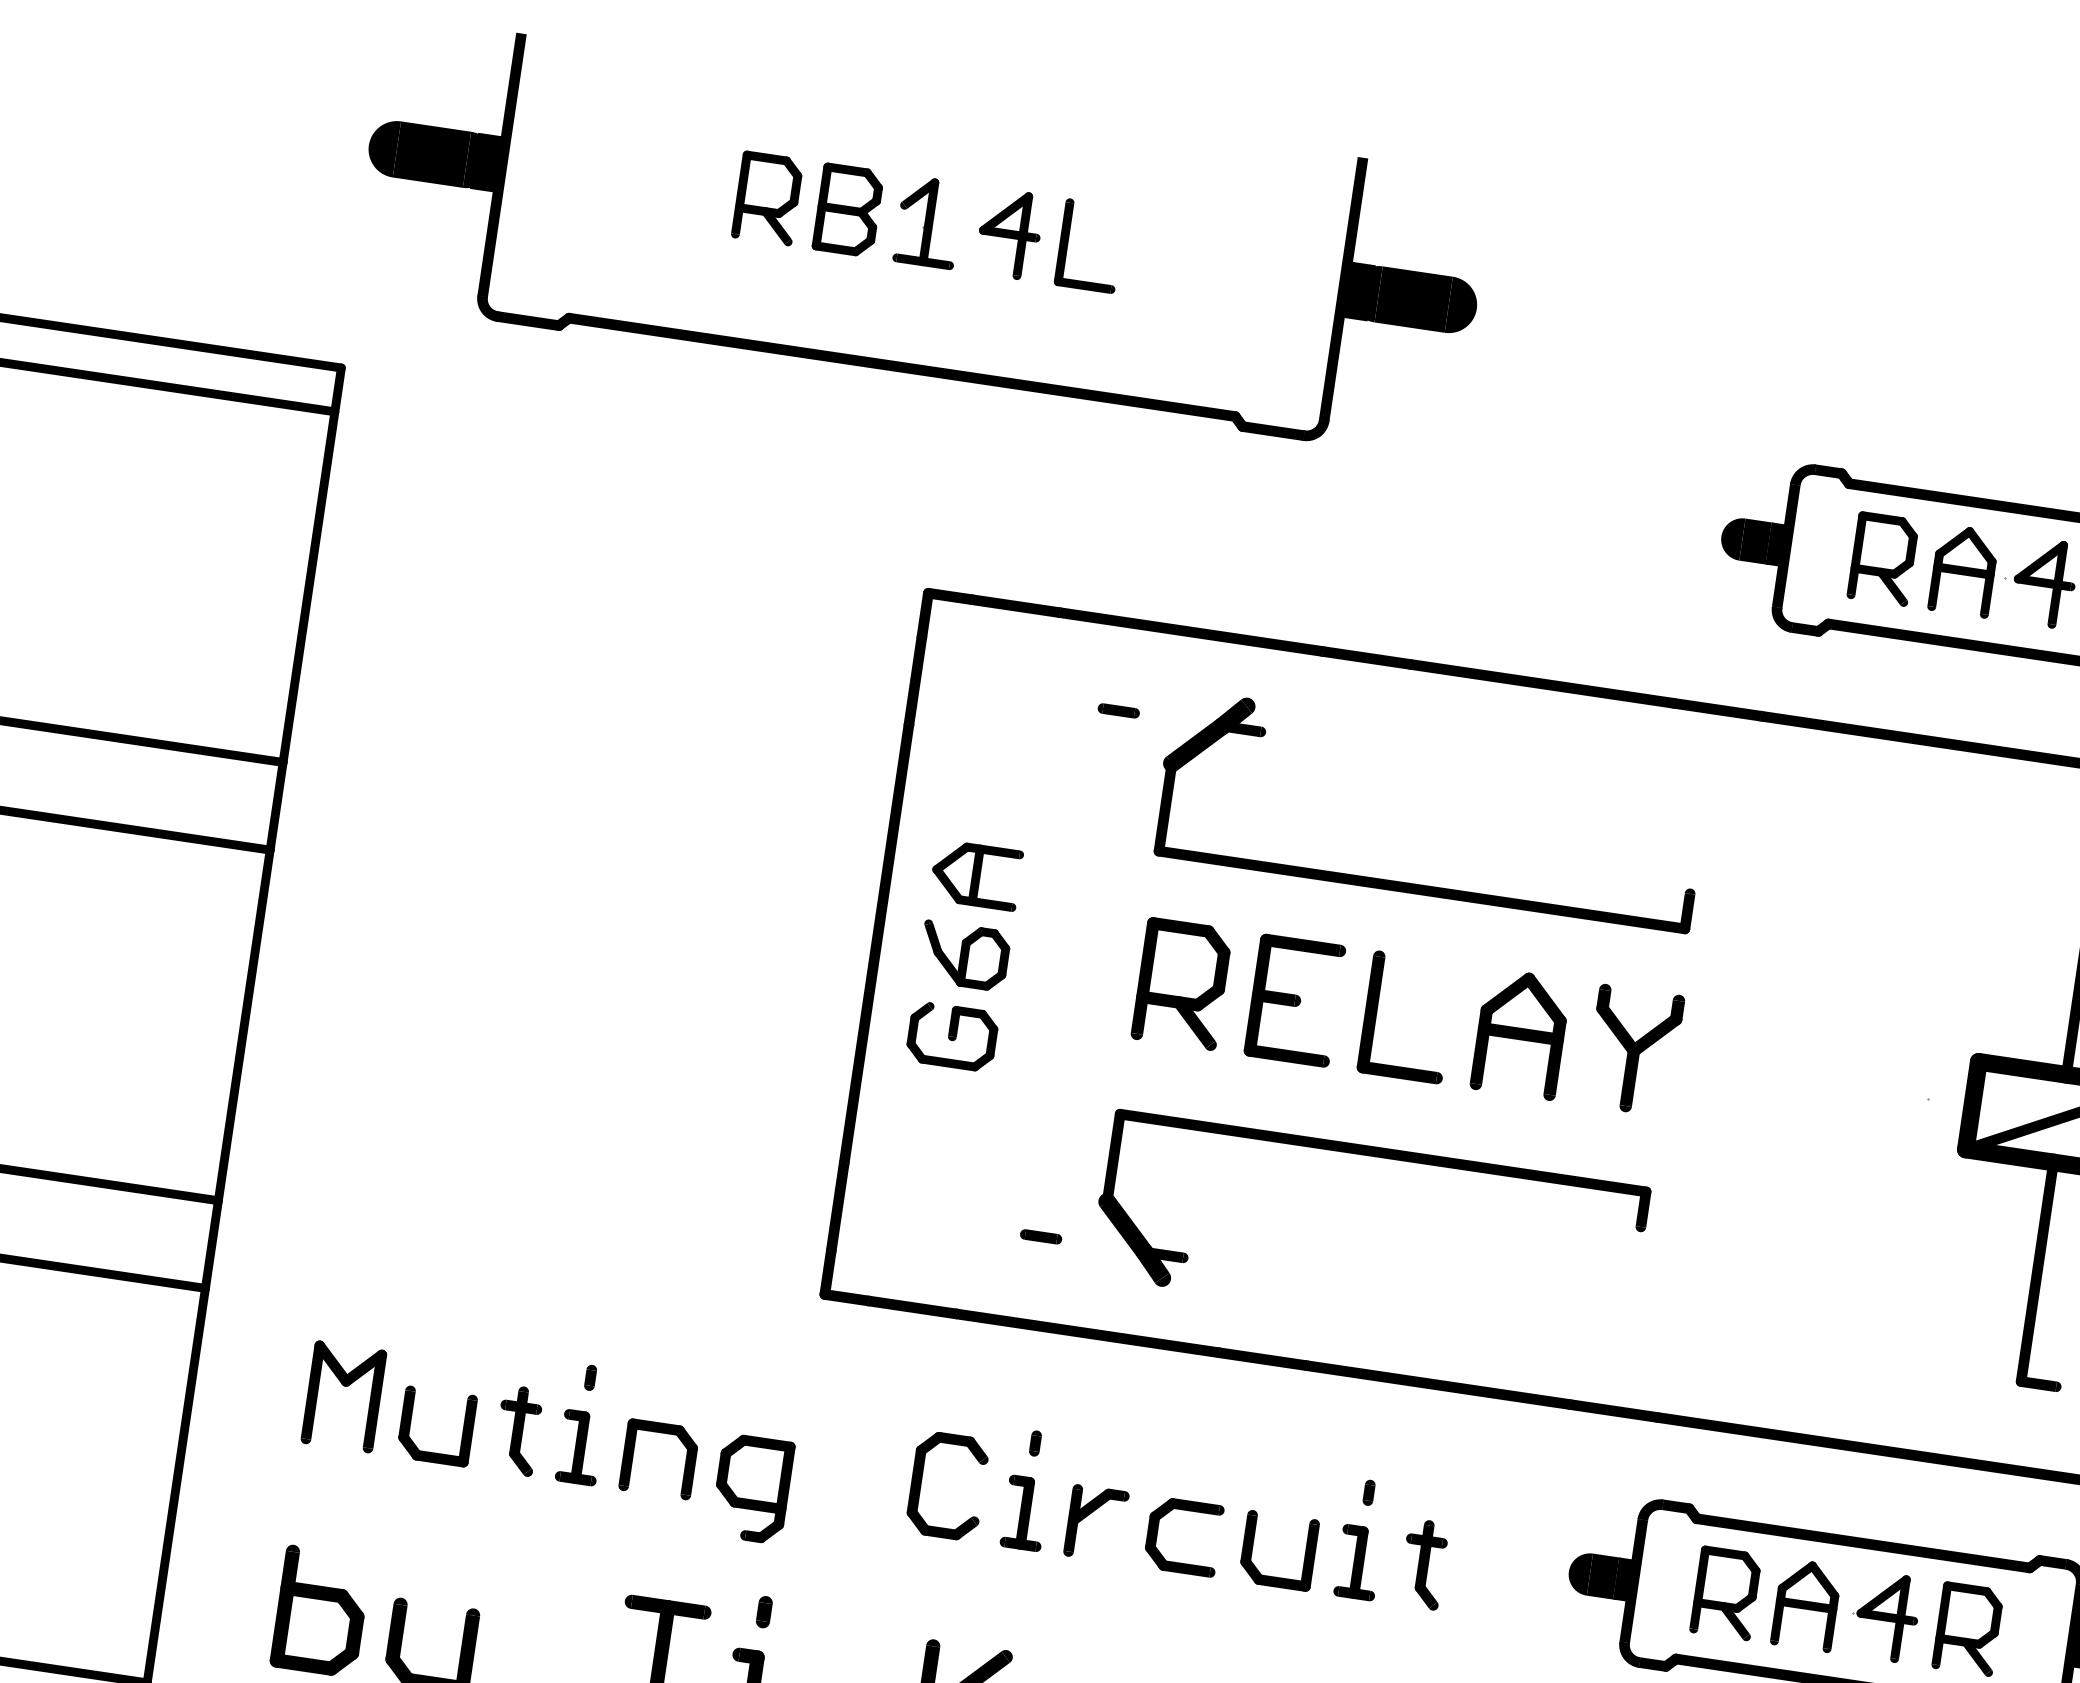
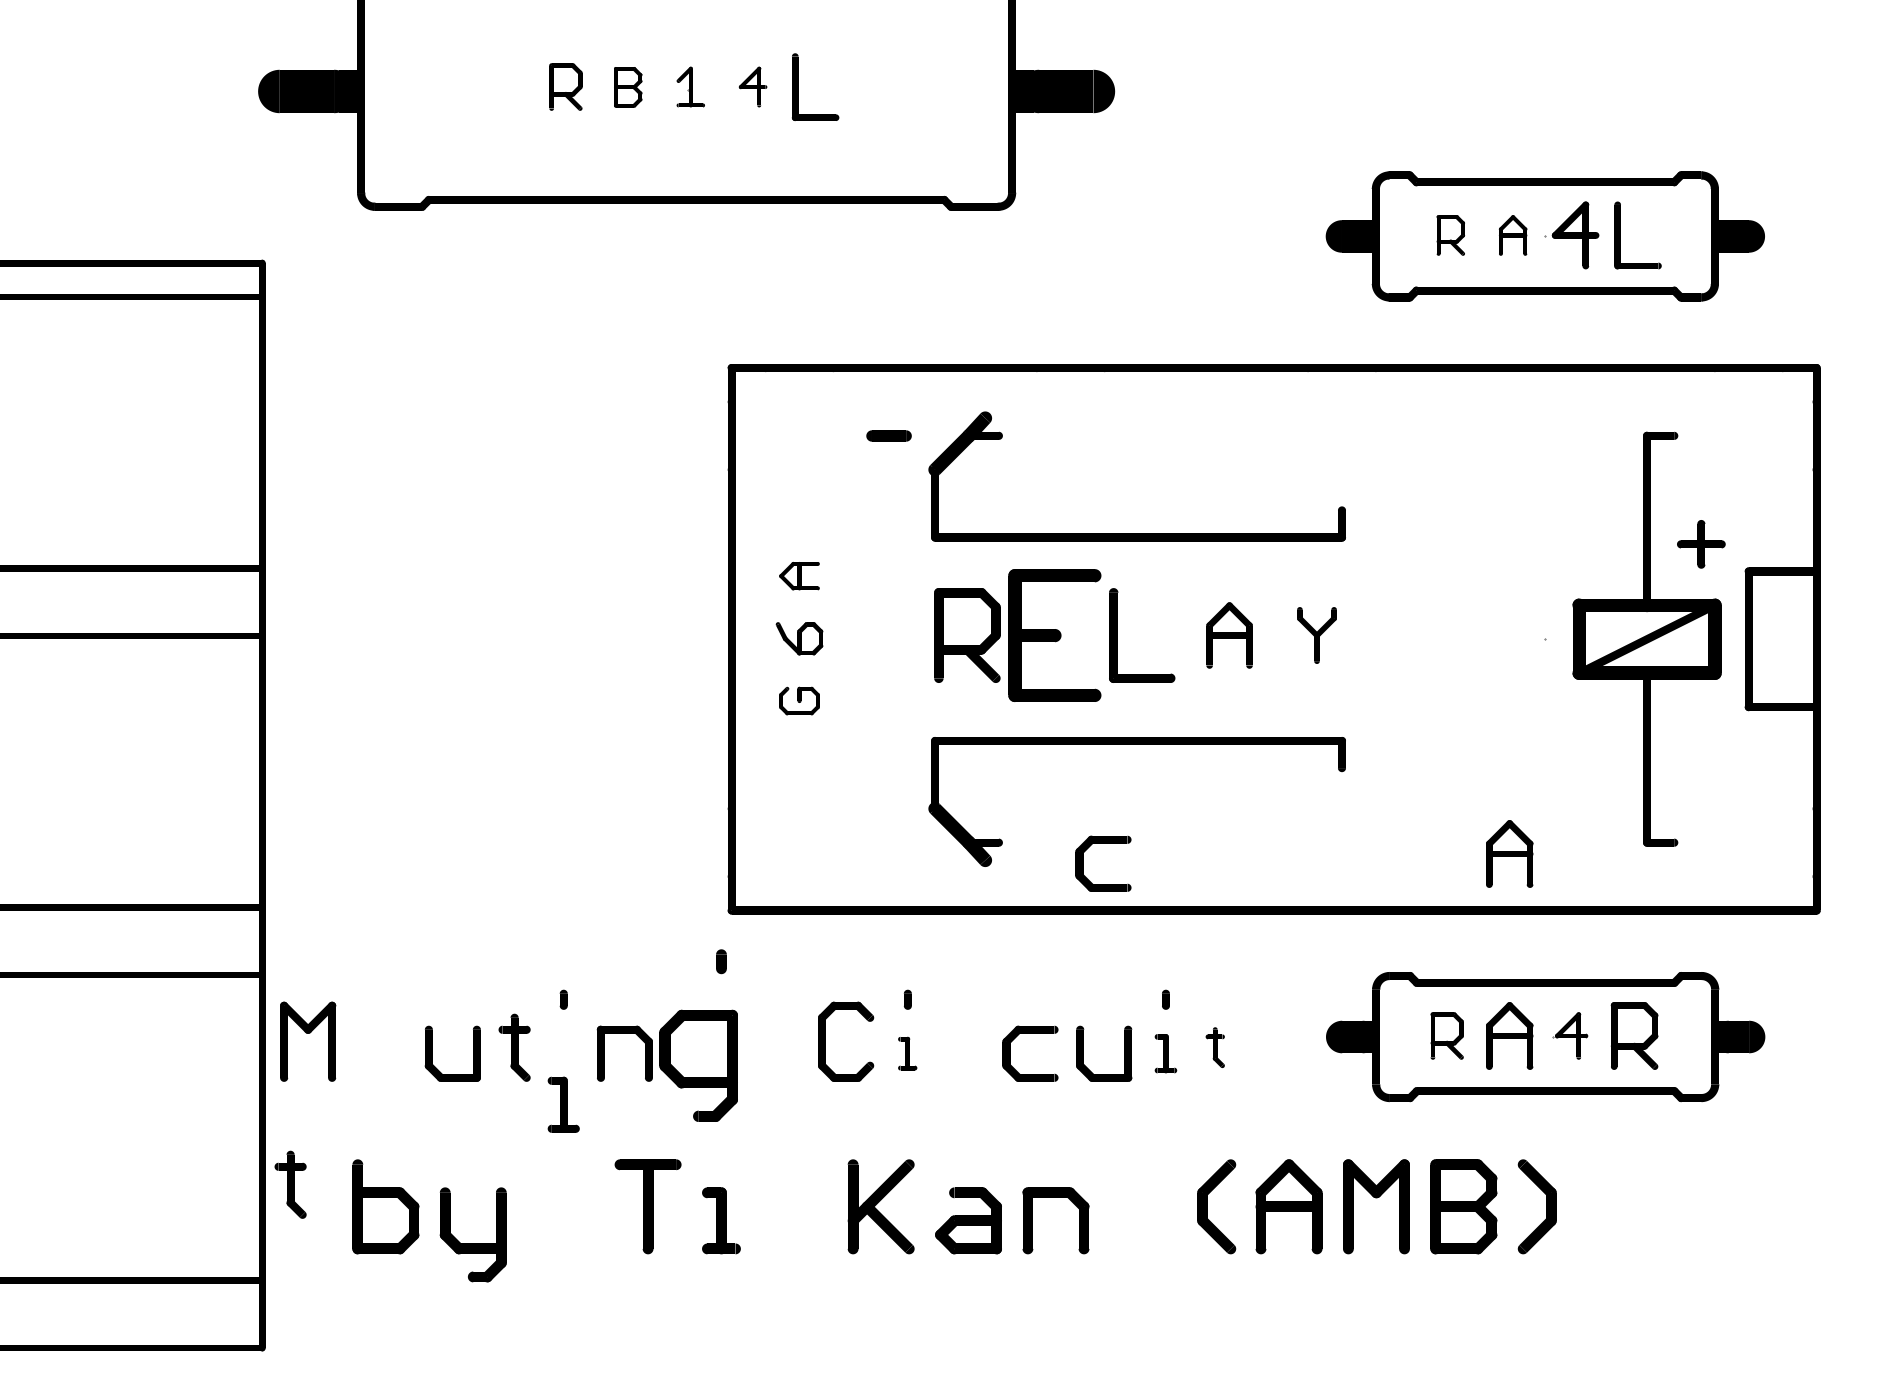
part: (767, 197) -> (565, 86), size x0.7
part: (847, 210) -> (627, 87), size x0.6
part: (928, 221) -> (690, 86), size x0.6
part: (1008, 233) -> (752, 86), size x0.6
part: (1882, 559) -> (1450, 235), size x0.6
part: (1963, 570) -> (1512, 235), size x0.6
part: (1118, 710) -> (888, 435), size x1.4
part: (976, 874) -> (799, 575), size x0.6
part: (964, 955) -> (799, 638), size x0.7
part: (1294, 1000) -> (1054, 635), size x1.4
part: (1520, 1034) -> (1229, 635), size x0.7
part: (952, 1035) -> (799, 700), size x0.6
part: (1633, 1050) -> (1316, 635), size x0.6
part: (1040, 1236) -> (888, 842), removed
part: (1318, 1278) -> (1103, 843), added
part: (1841, 1369) -> (1509, 853), added
part: (345, 1386) -> (308, 1033), moved
part: (580, 1447) -> (563, 1104), moved
part: (752, 1488) -> (698, 1065), size x1.4
part: (1024, 1512) -> (907, 1053), size x0.6
part: (1090, 1514) -> (957, 1047), removed
part: (1358, 1562) -> (1165, 1053), size x0.7
part: (1424, 1563) -> (1215, 1047), size x0.6
part: (202, 1564) -> (290, 1184), added
part: (1724, 1592) -> (1446, 1035), size x0.7
part: (764, 1611) -> (721, 961), moved
part: (1885, 1616) -> (1570, 1035), size x0.7

